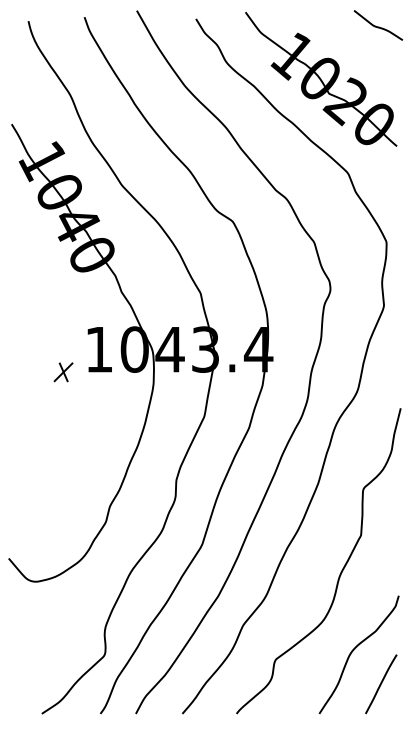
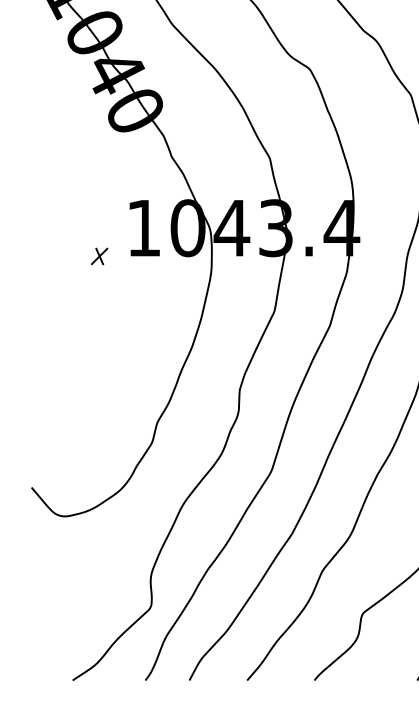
part: (63, 372) -> (99, 256), size x0.7

